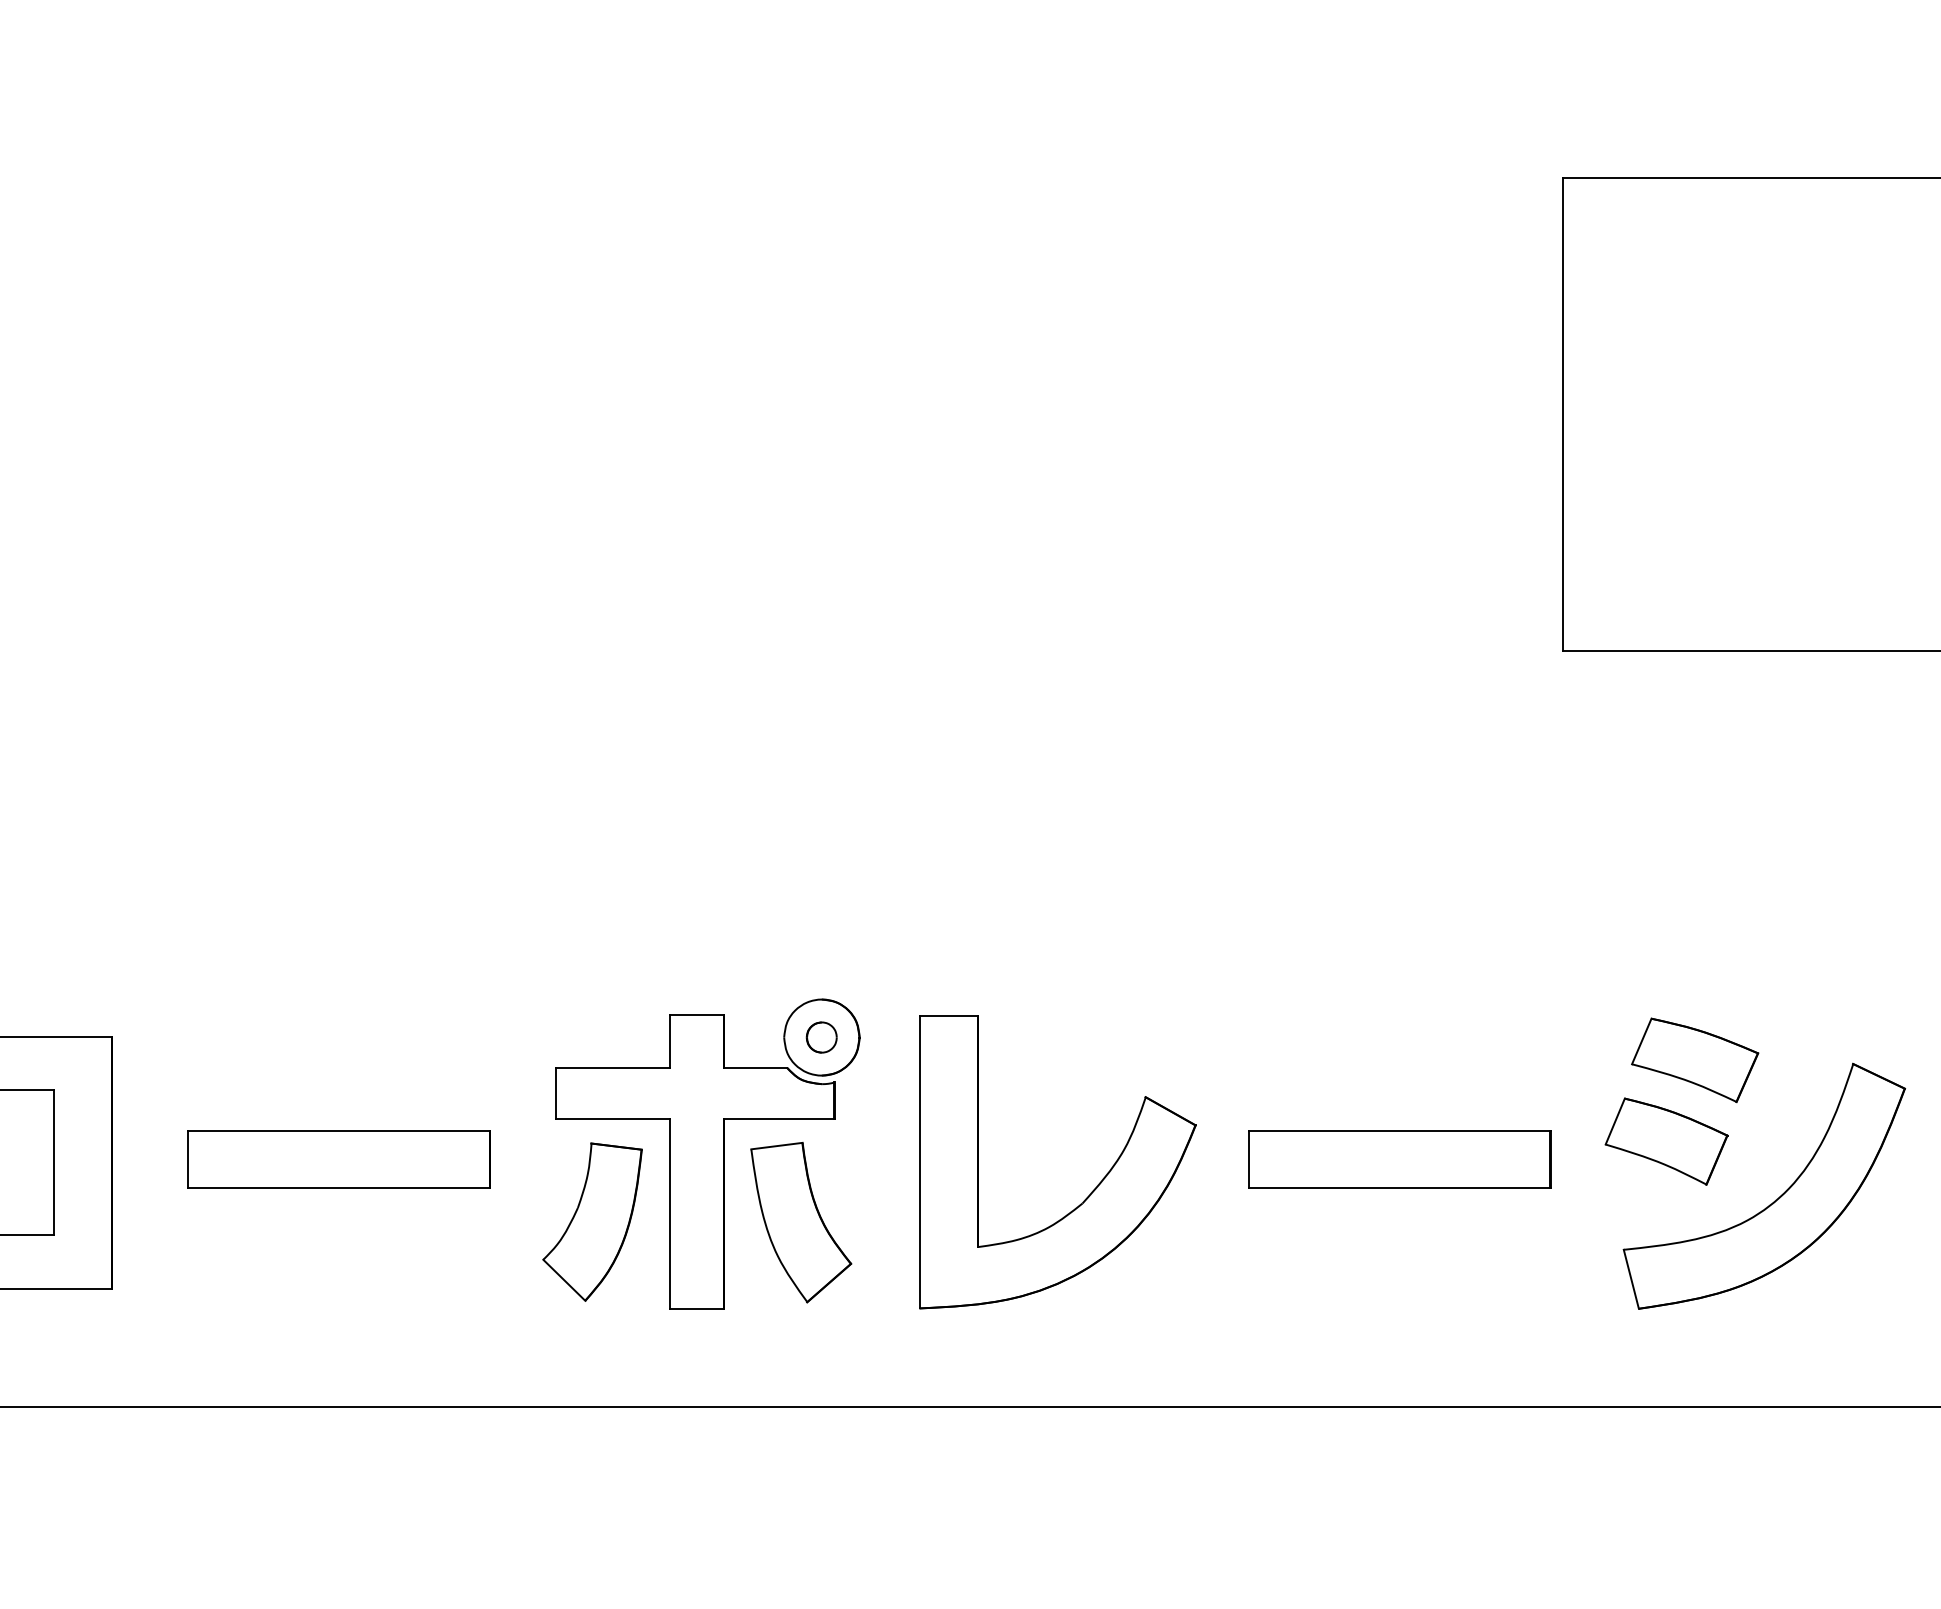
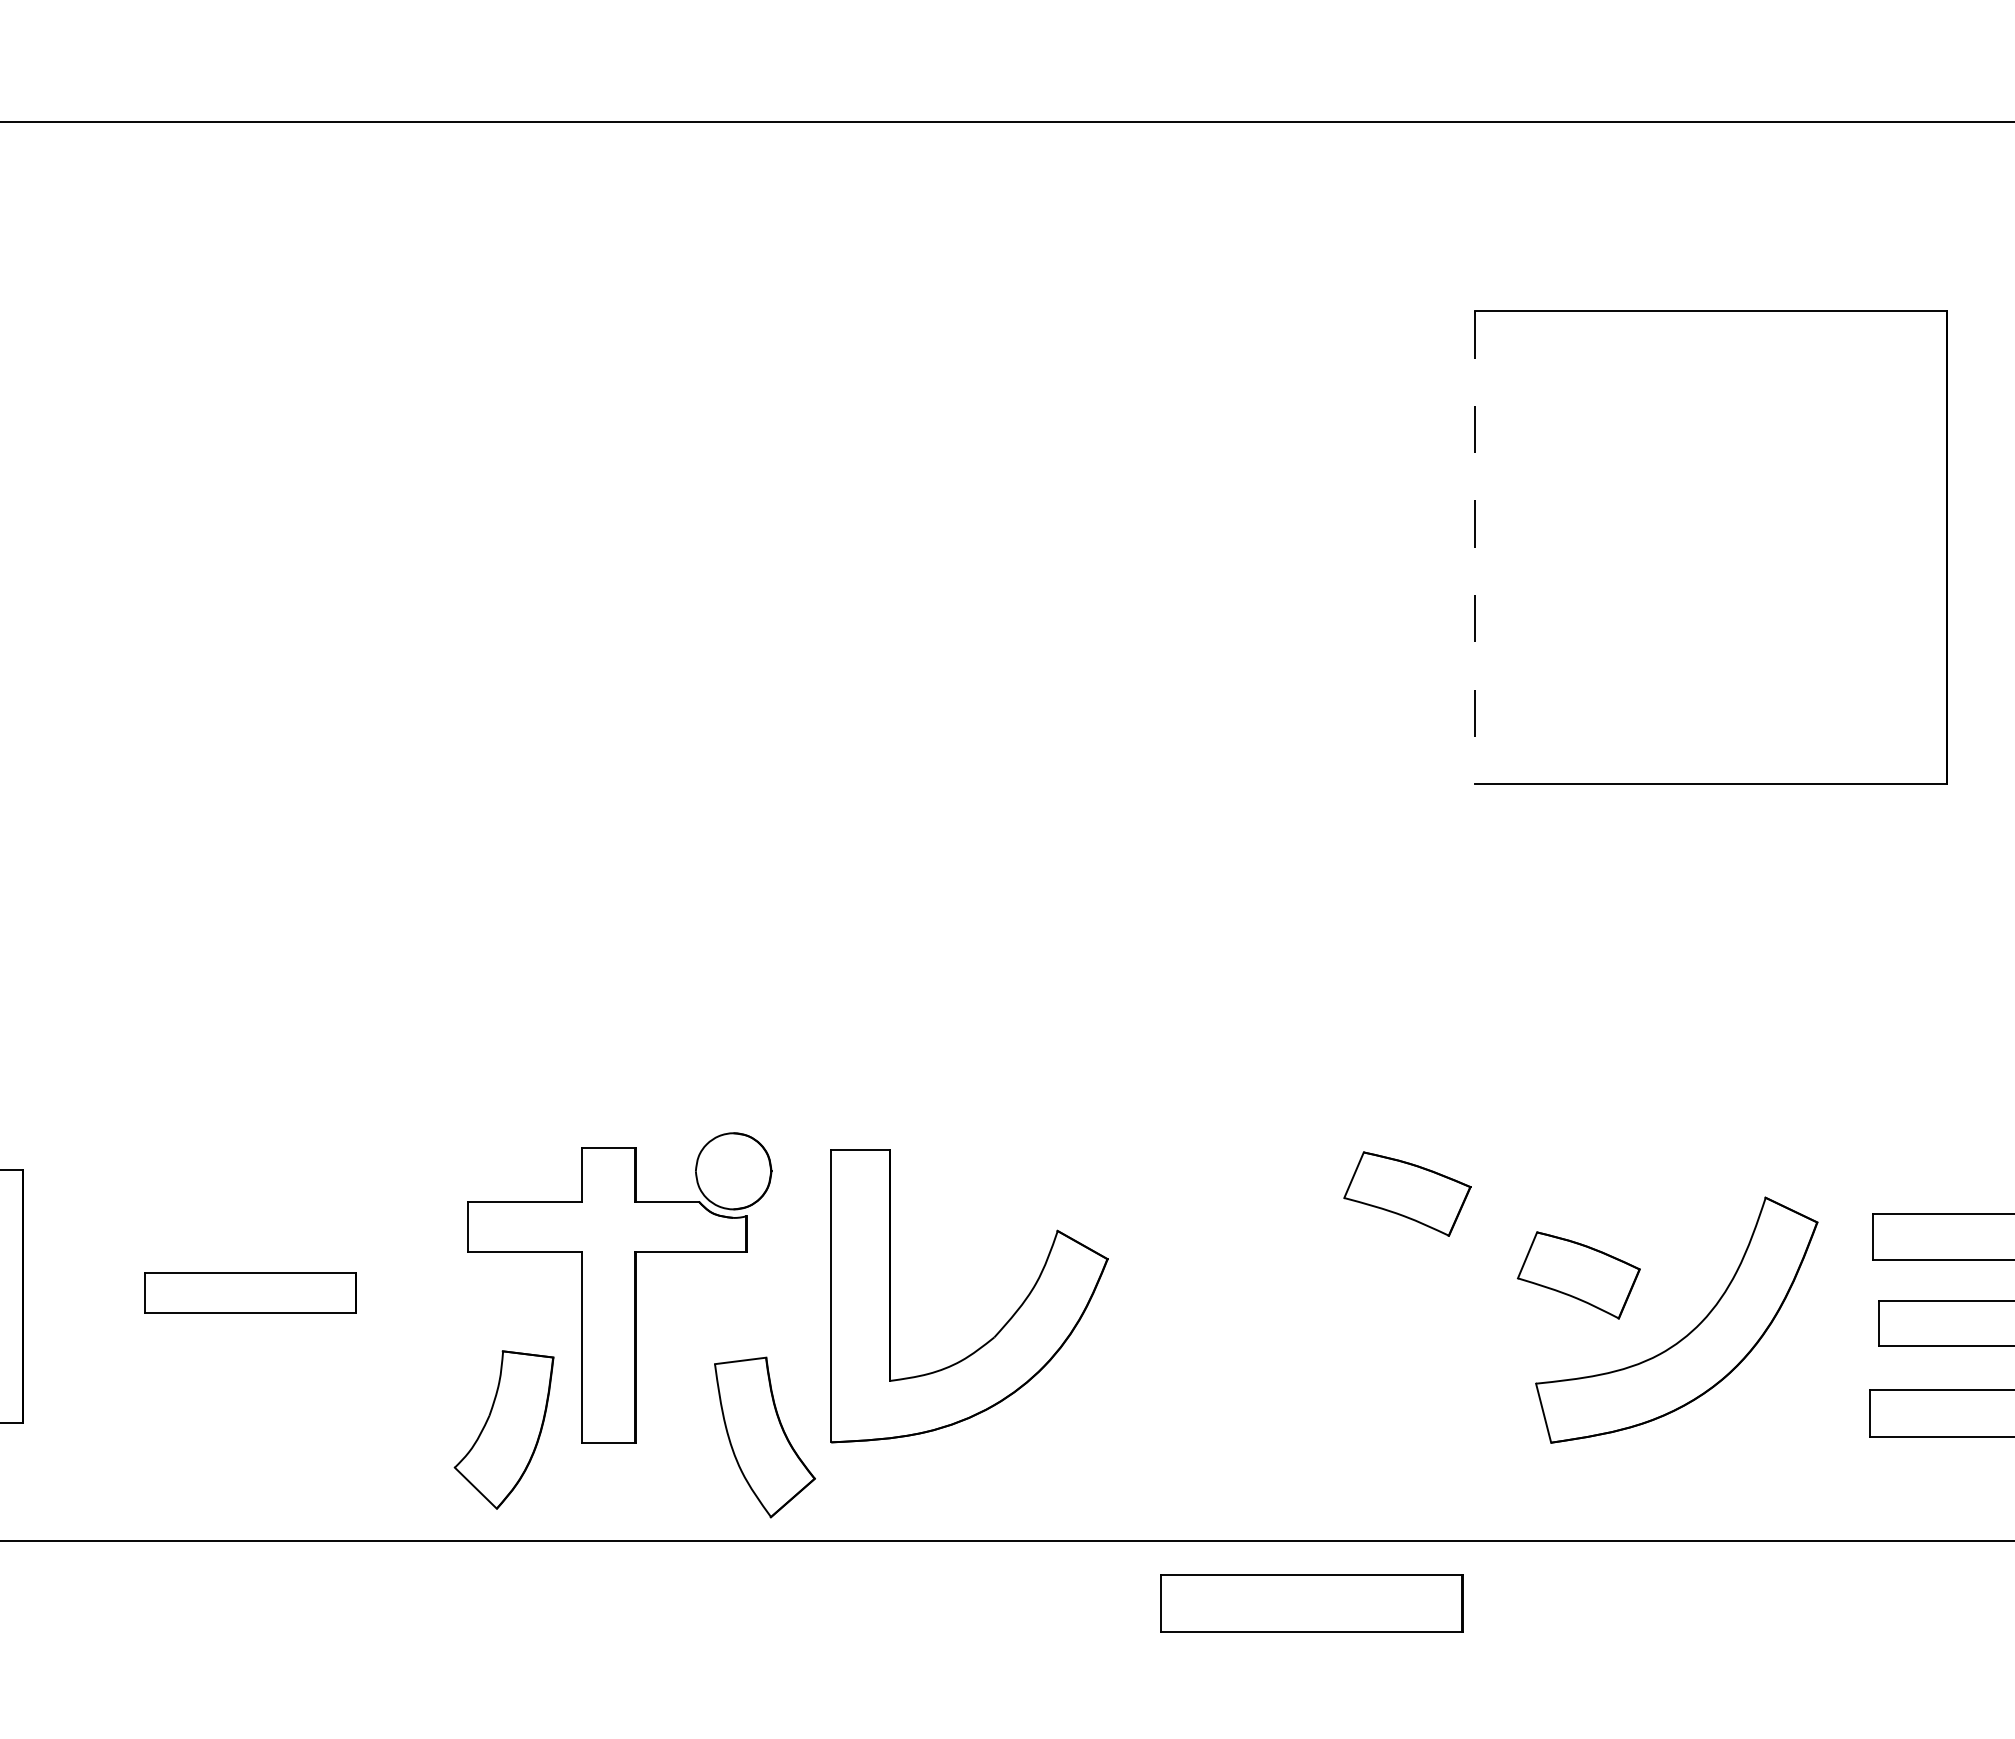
line: (1563, 414) -> (1475, 547), solid -> dashed
part: (821, 1037) -> (733, 1171), removed
part: (1695, 1059) -> (1407, 1193), moved
part: (338, 1159) -> (249, 1293), size x0.7
part: (1399, 1159) -> (1311, 1603), moved
part: (591, 1221) -> (503, 1429), moved
part: (800, 1222) -> (764, 1437), moved

